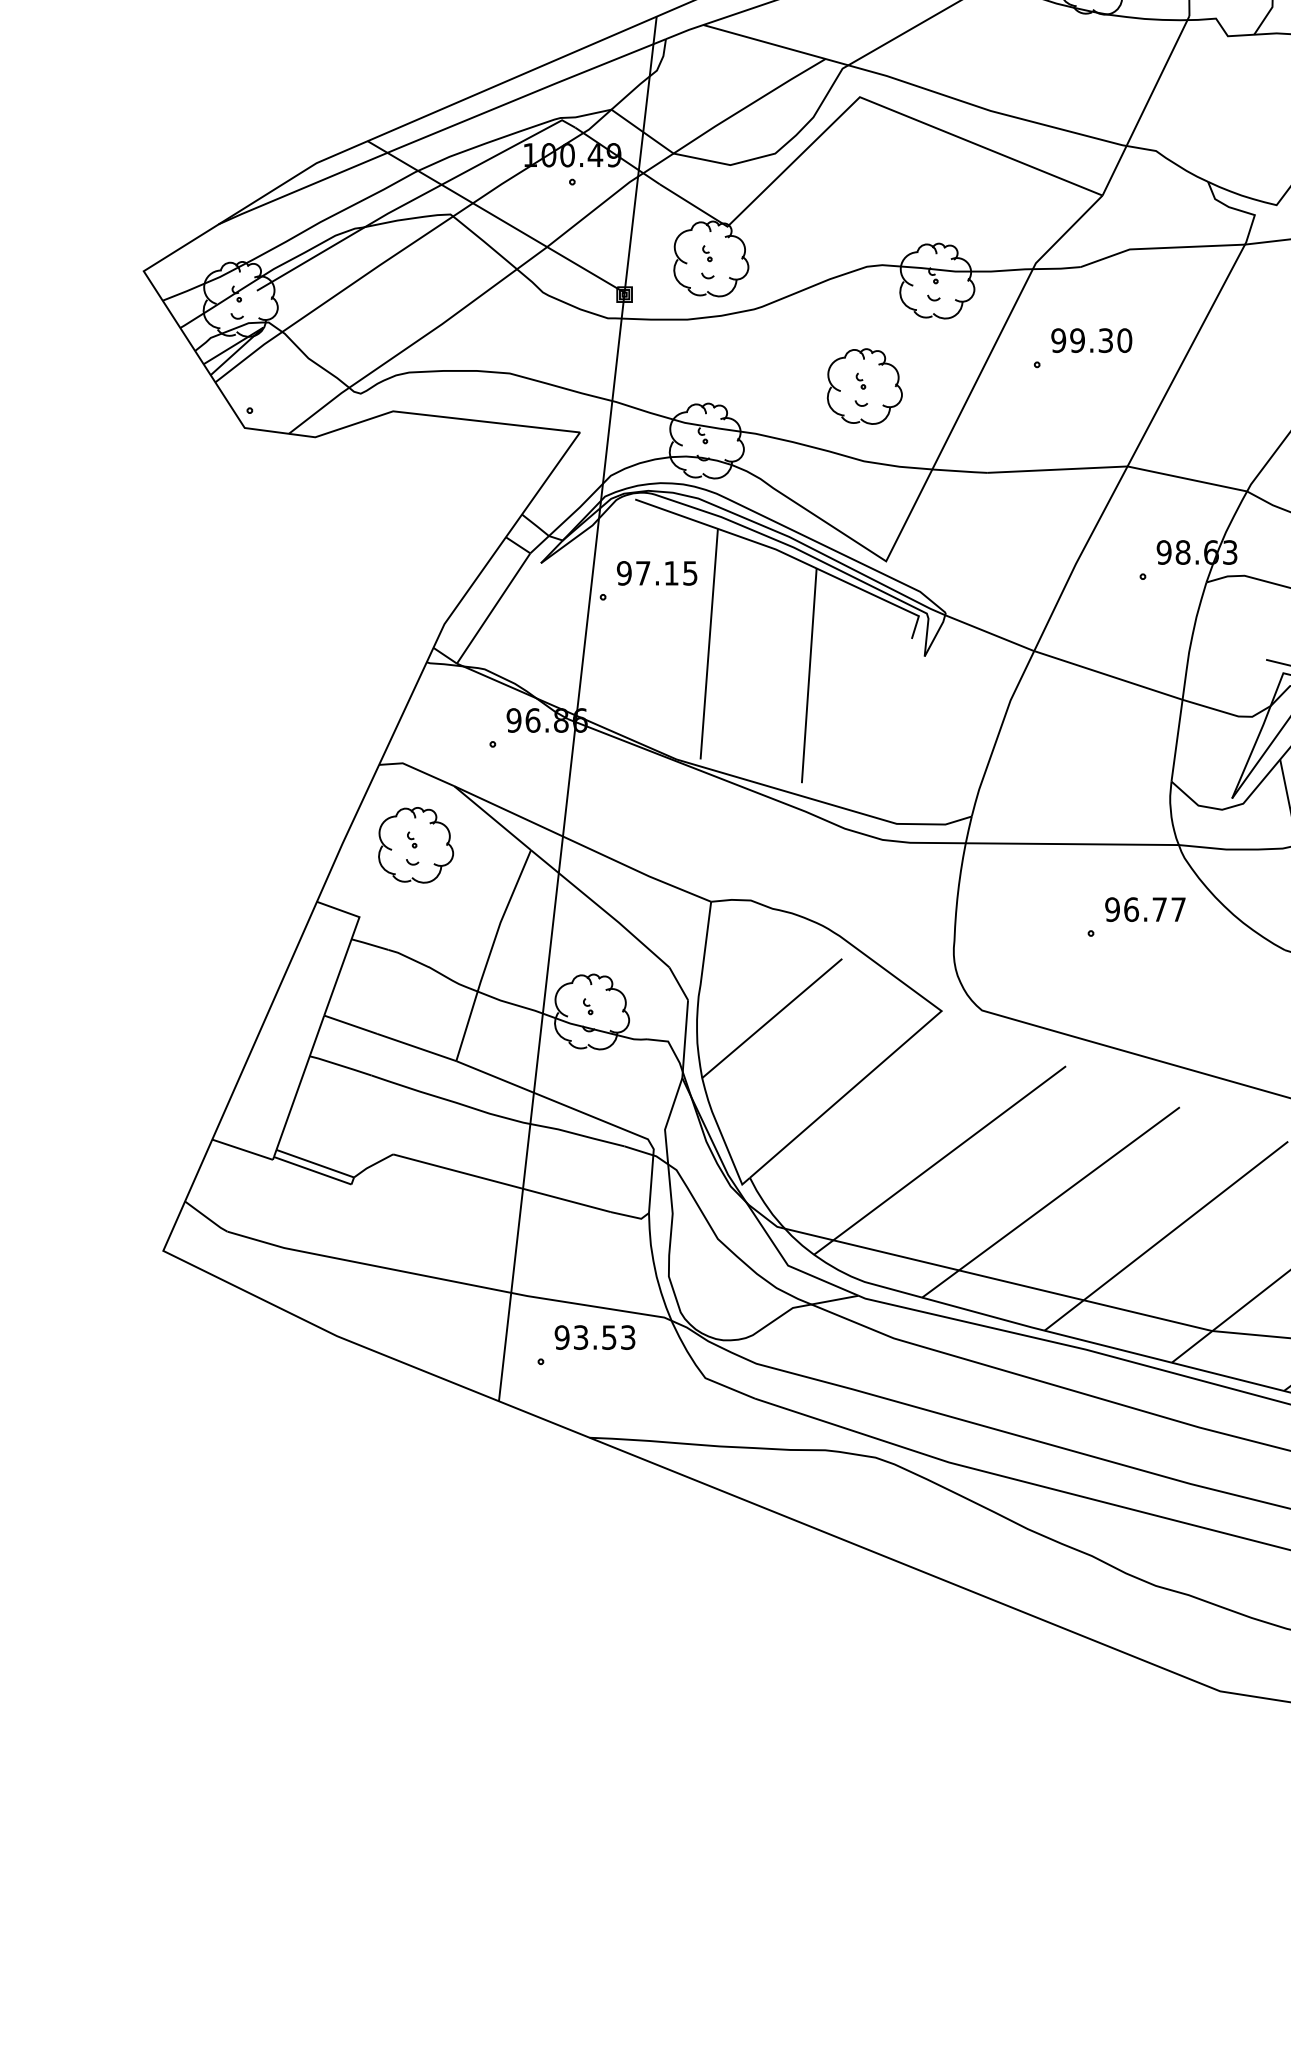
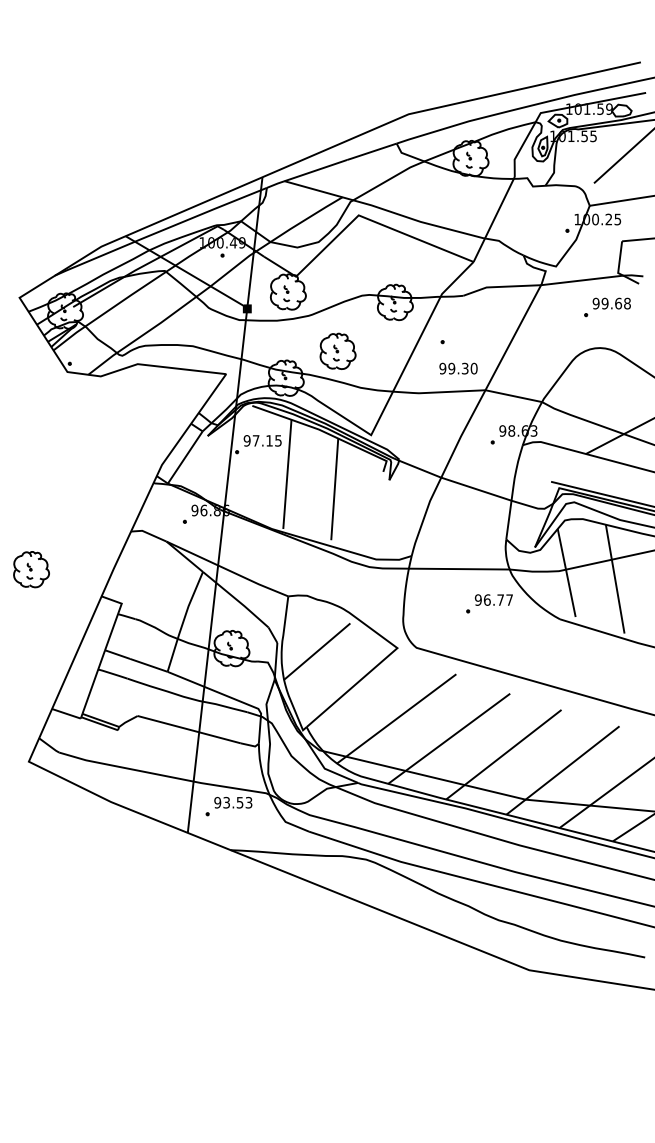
text: (1091, 340) -> (458, 368), moved
part: (863, 384) -> (337, 350), moved
part: (415, 845) -> (31, 569), moved

